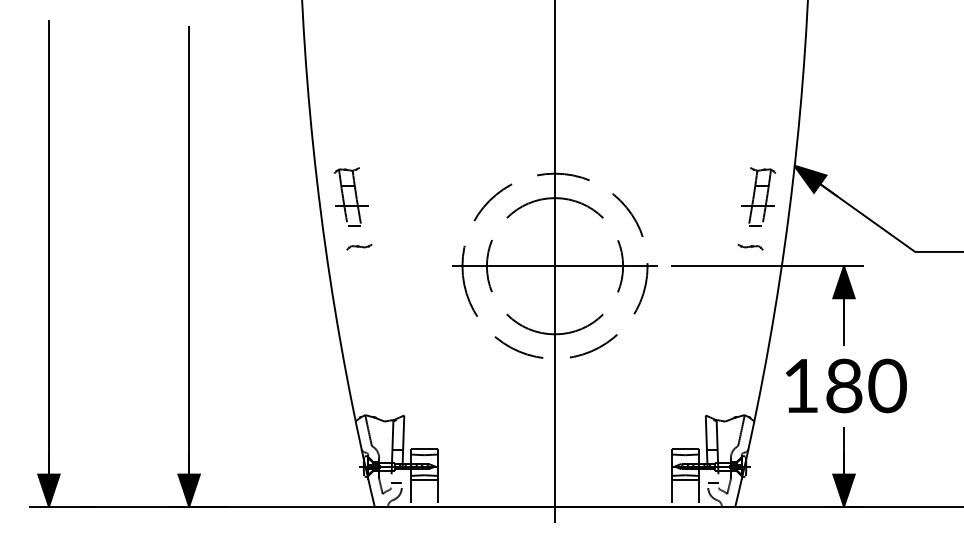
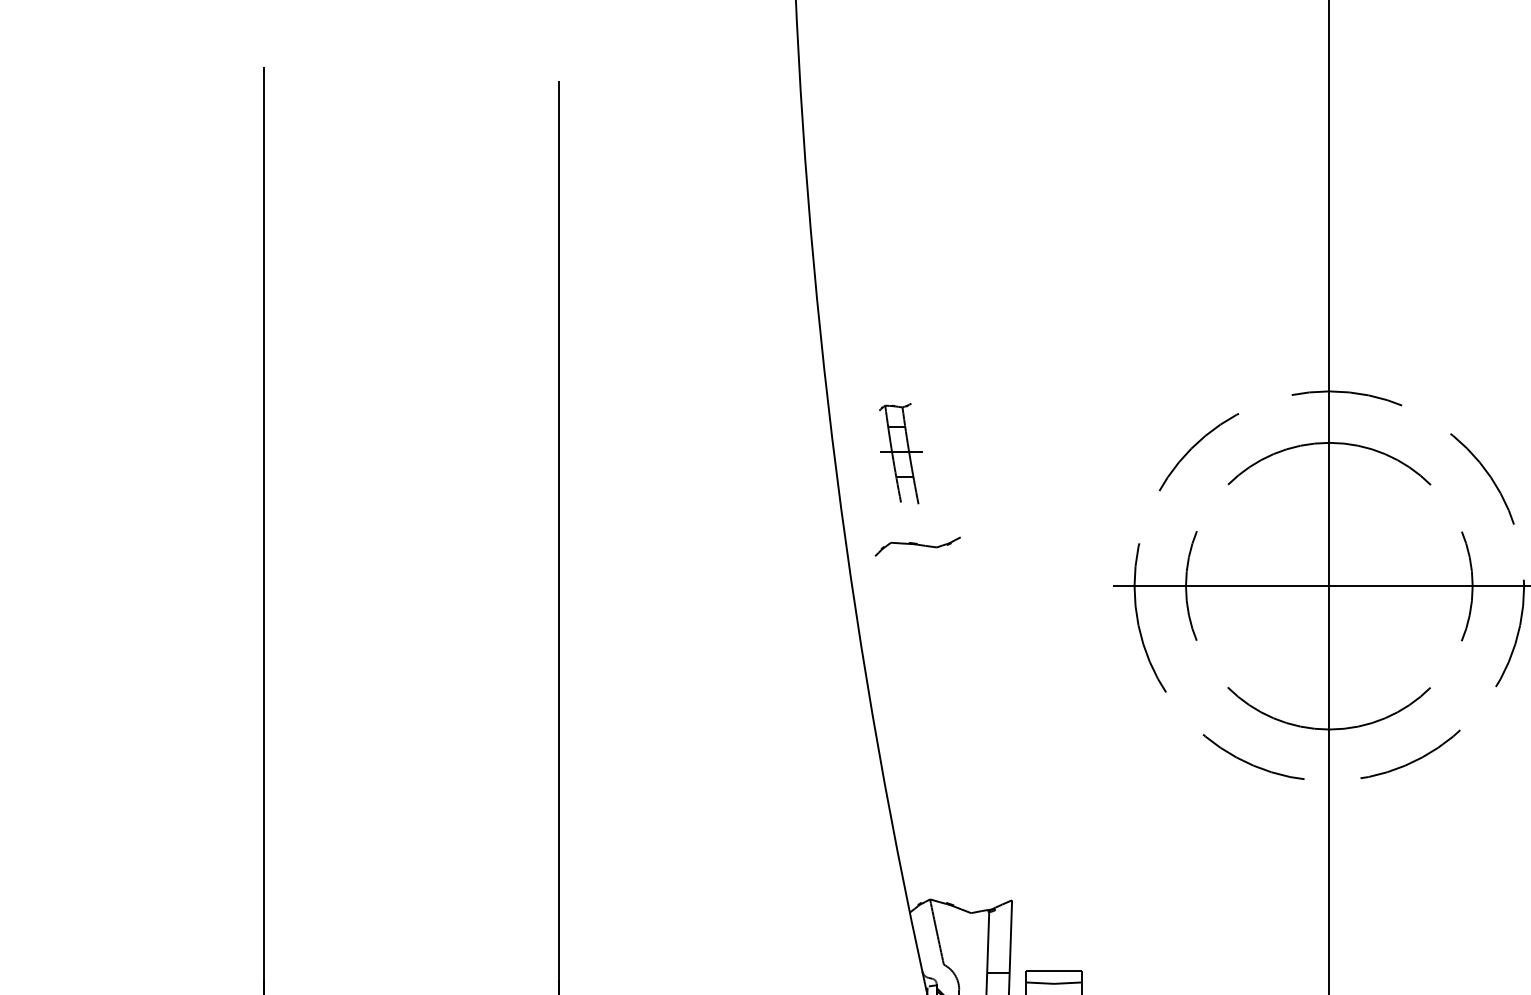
part: (351, 196) -> (901, 439), size x0.6
part: (359, 246) -> (917, 544), size x1.6

